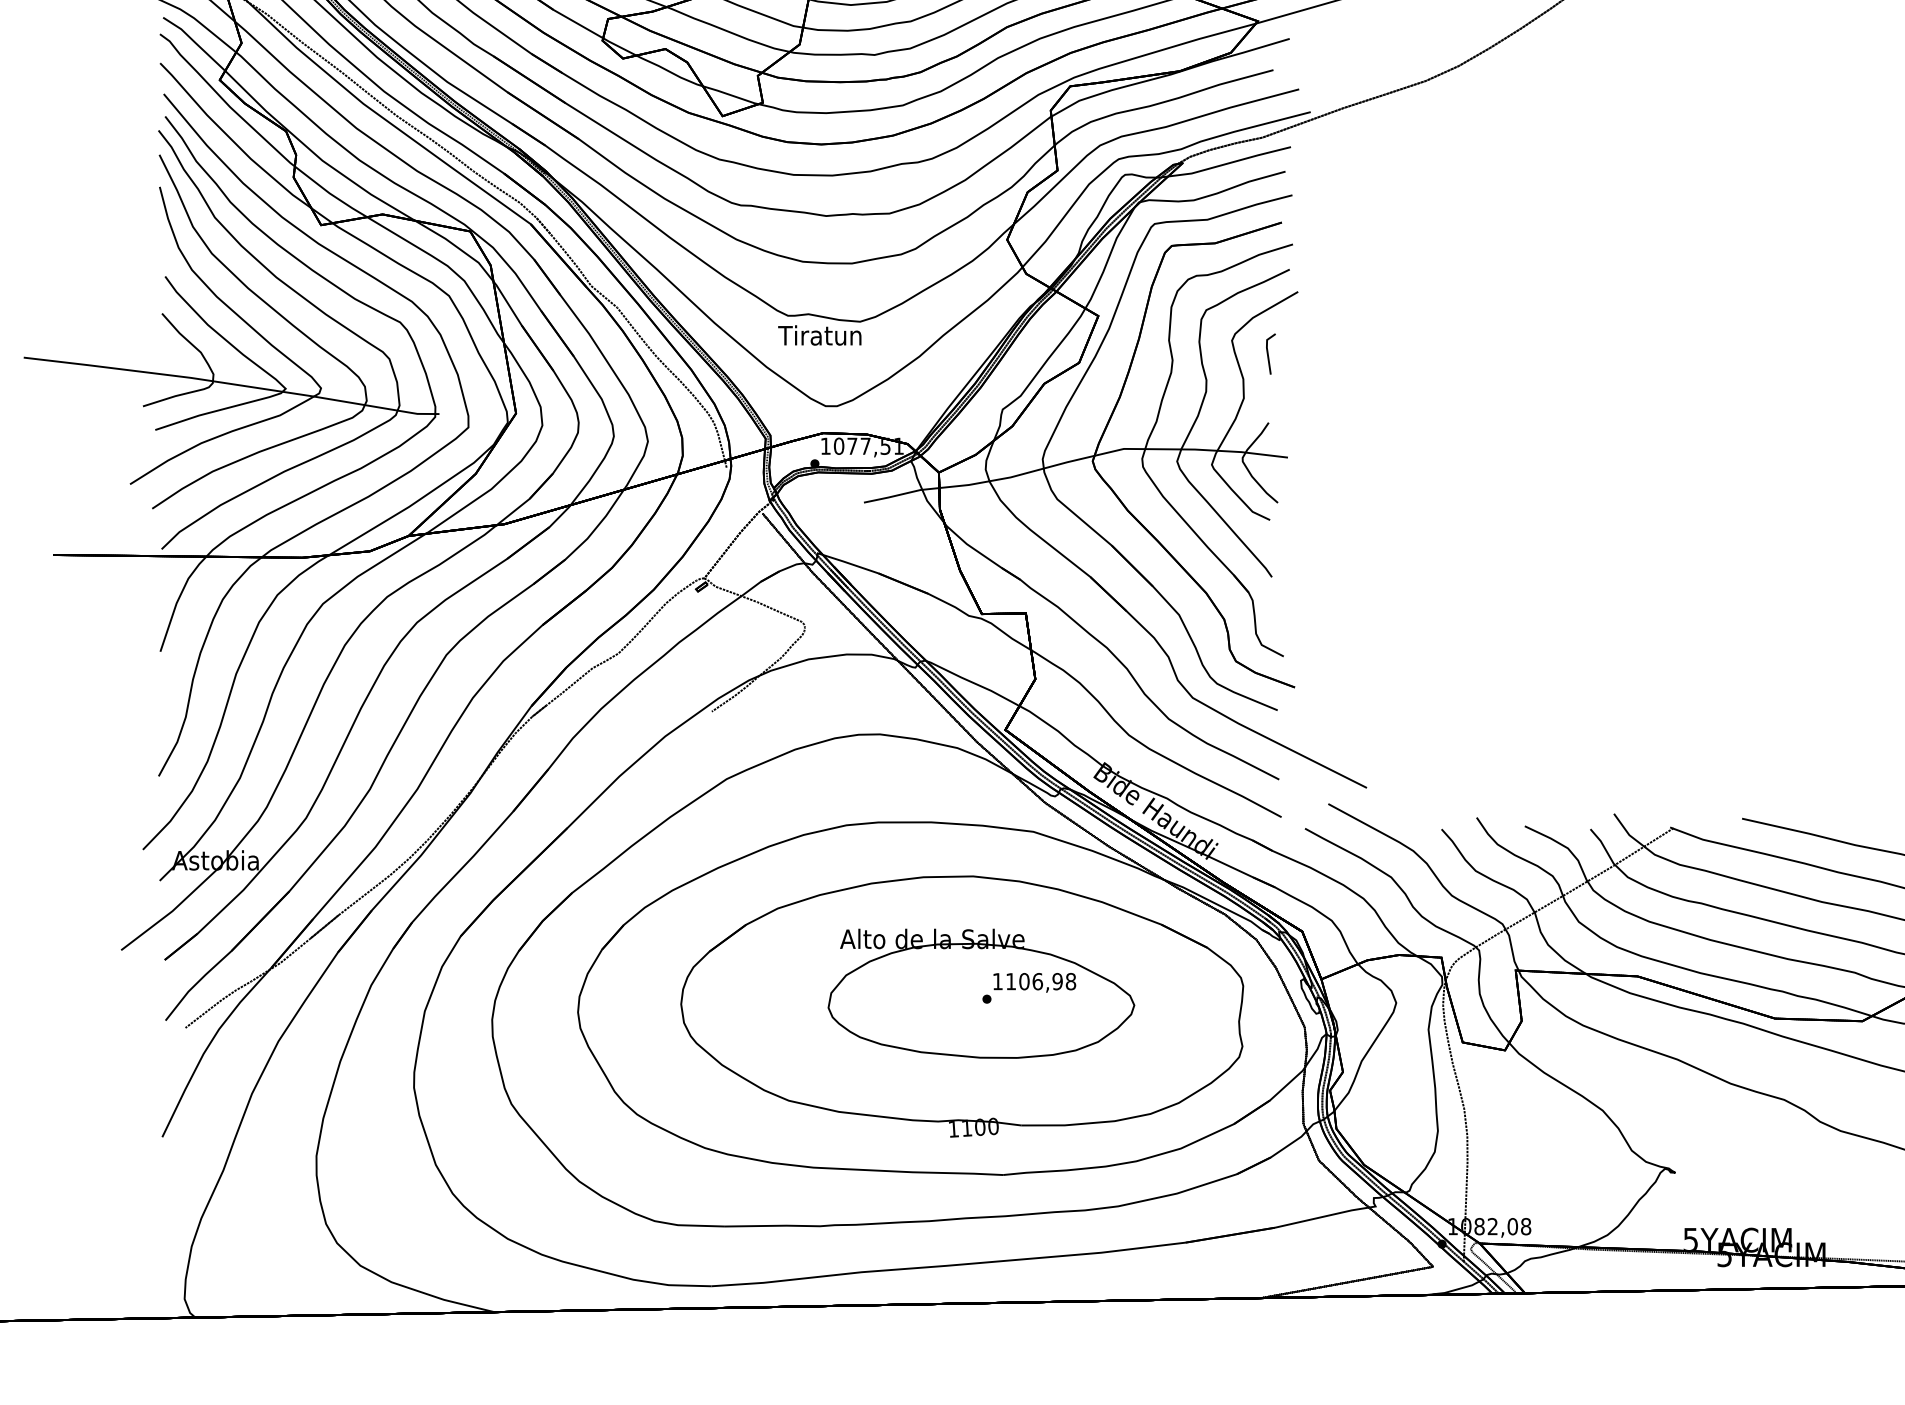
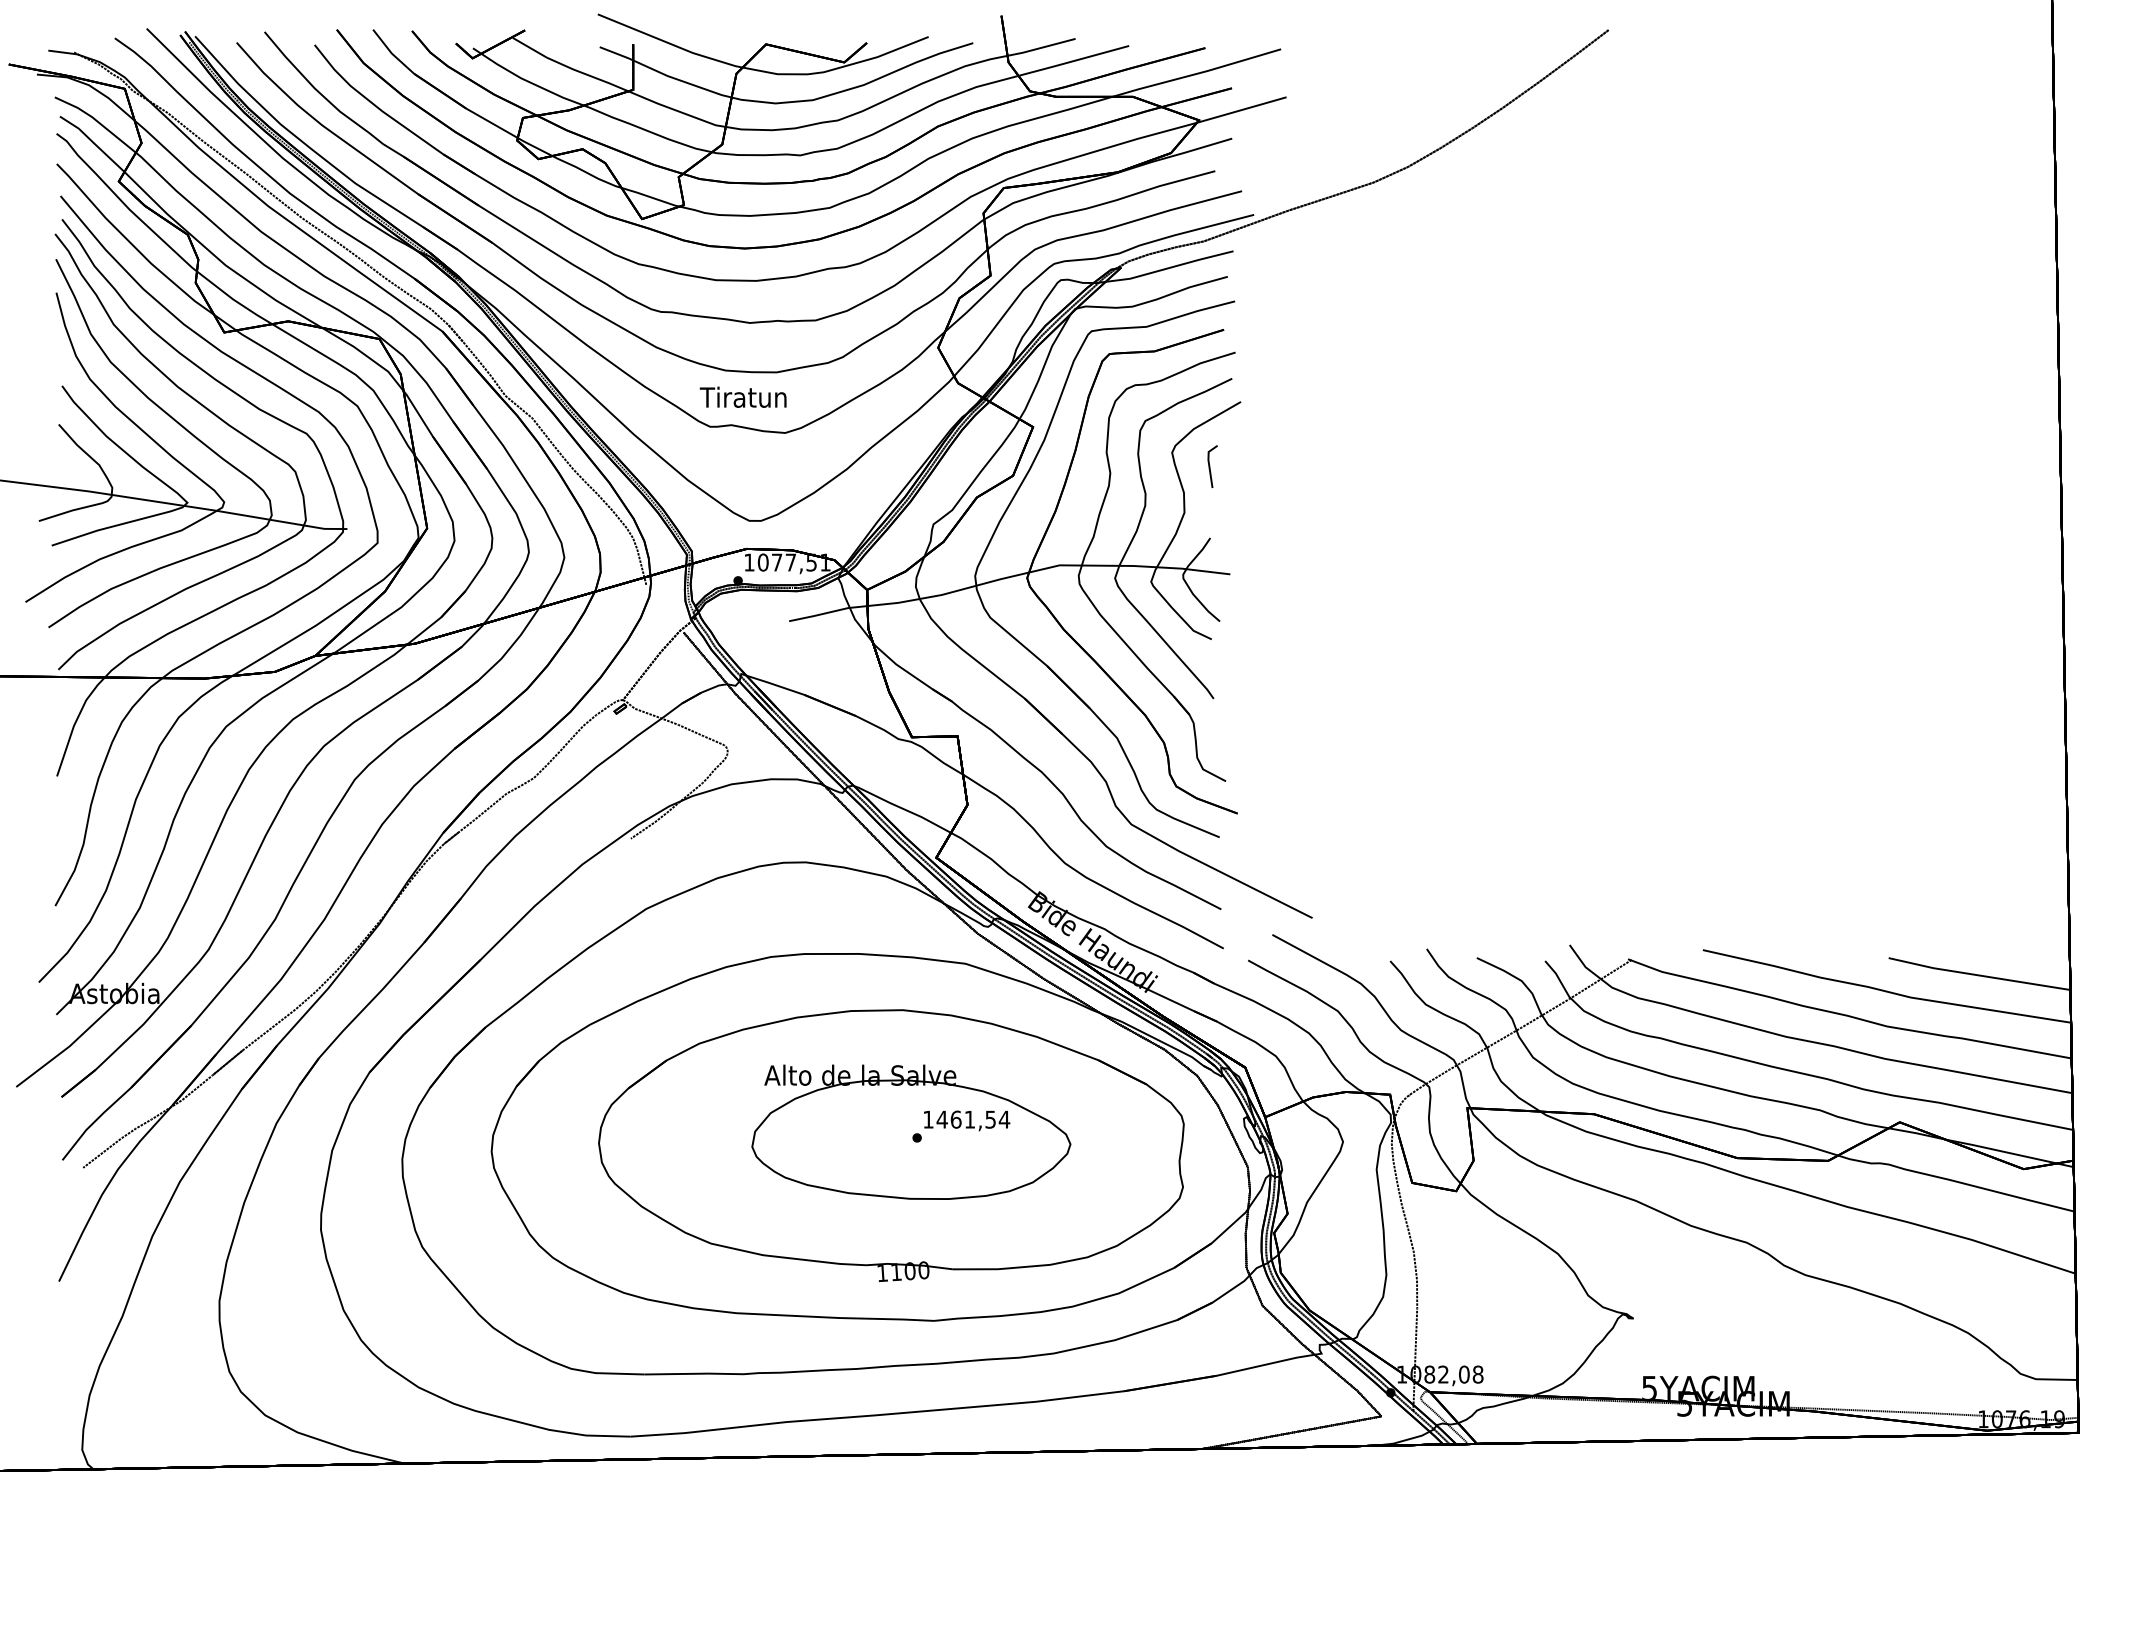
text: (819, 334) -> (742, 396), moved
text: (1041, 981) -> (973, 1119), 1106,98 -> 1461,54

